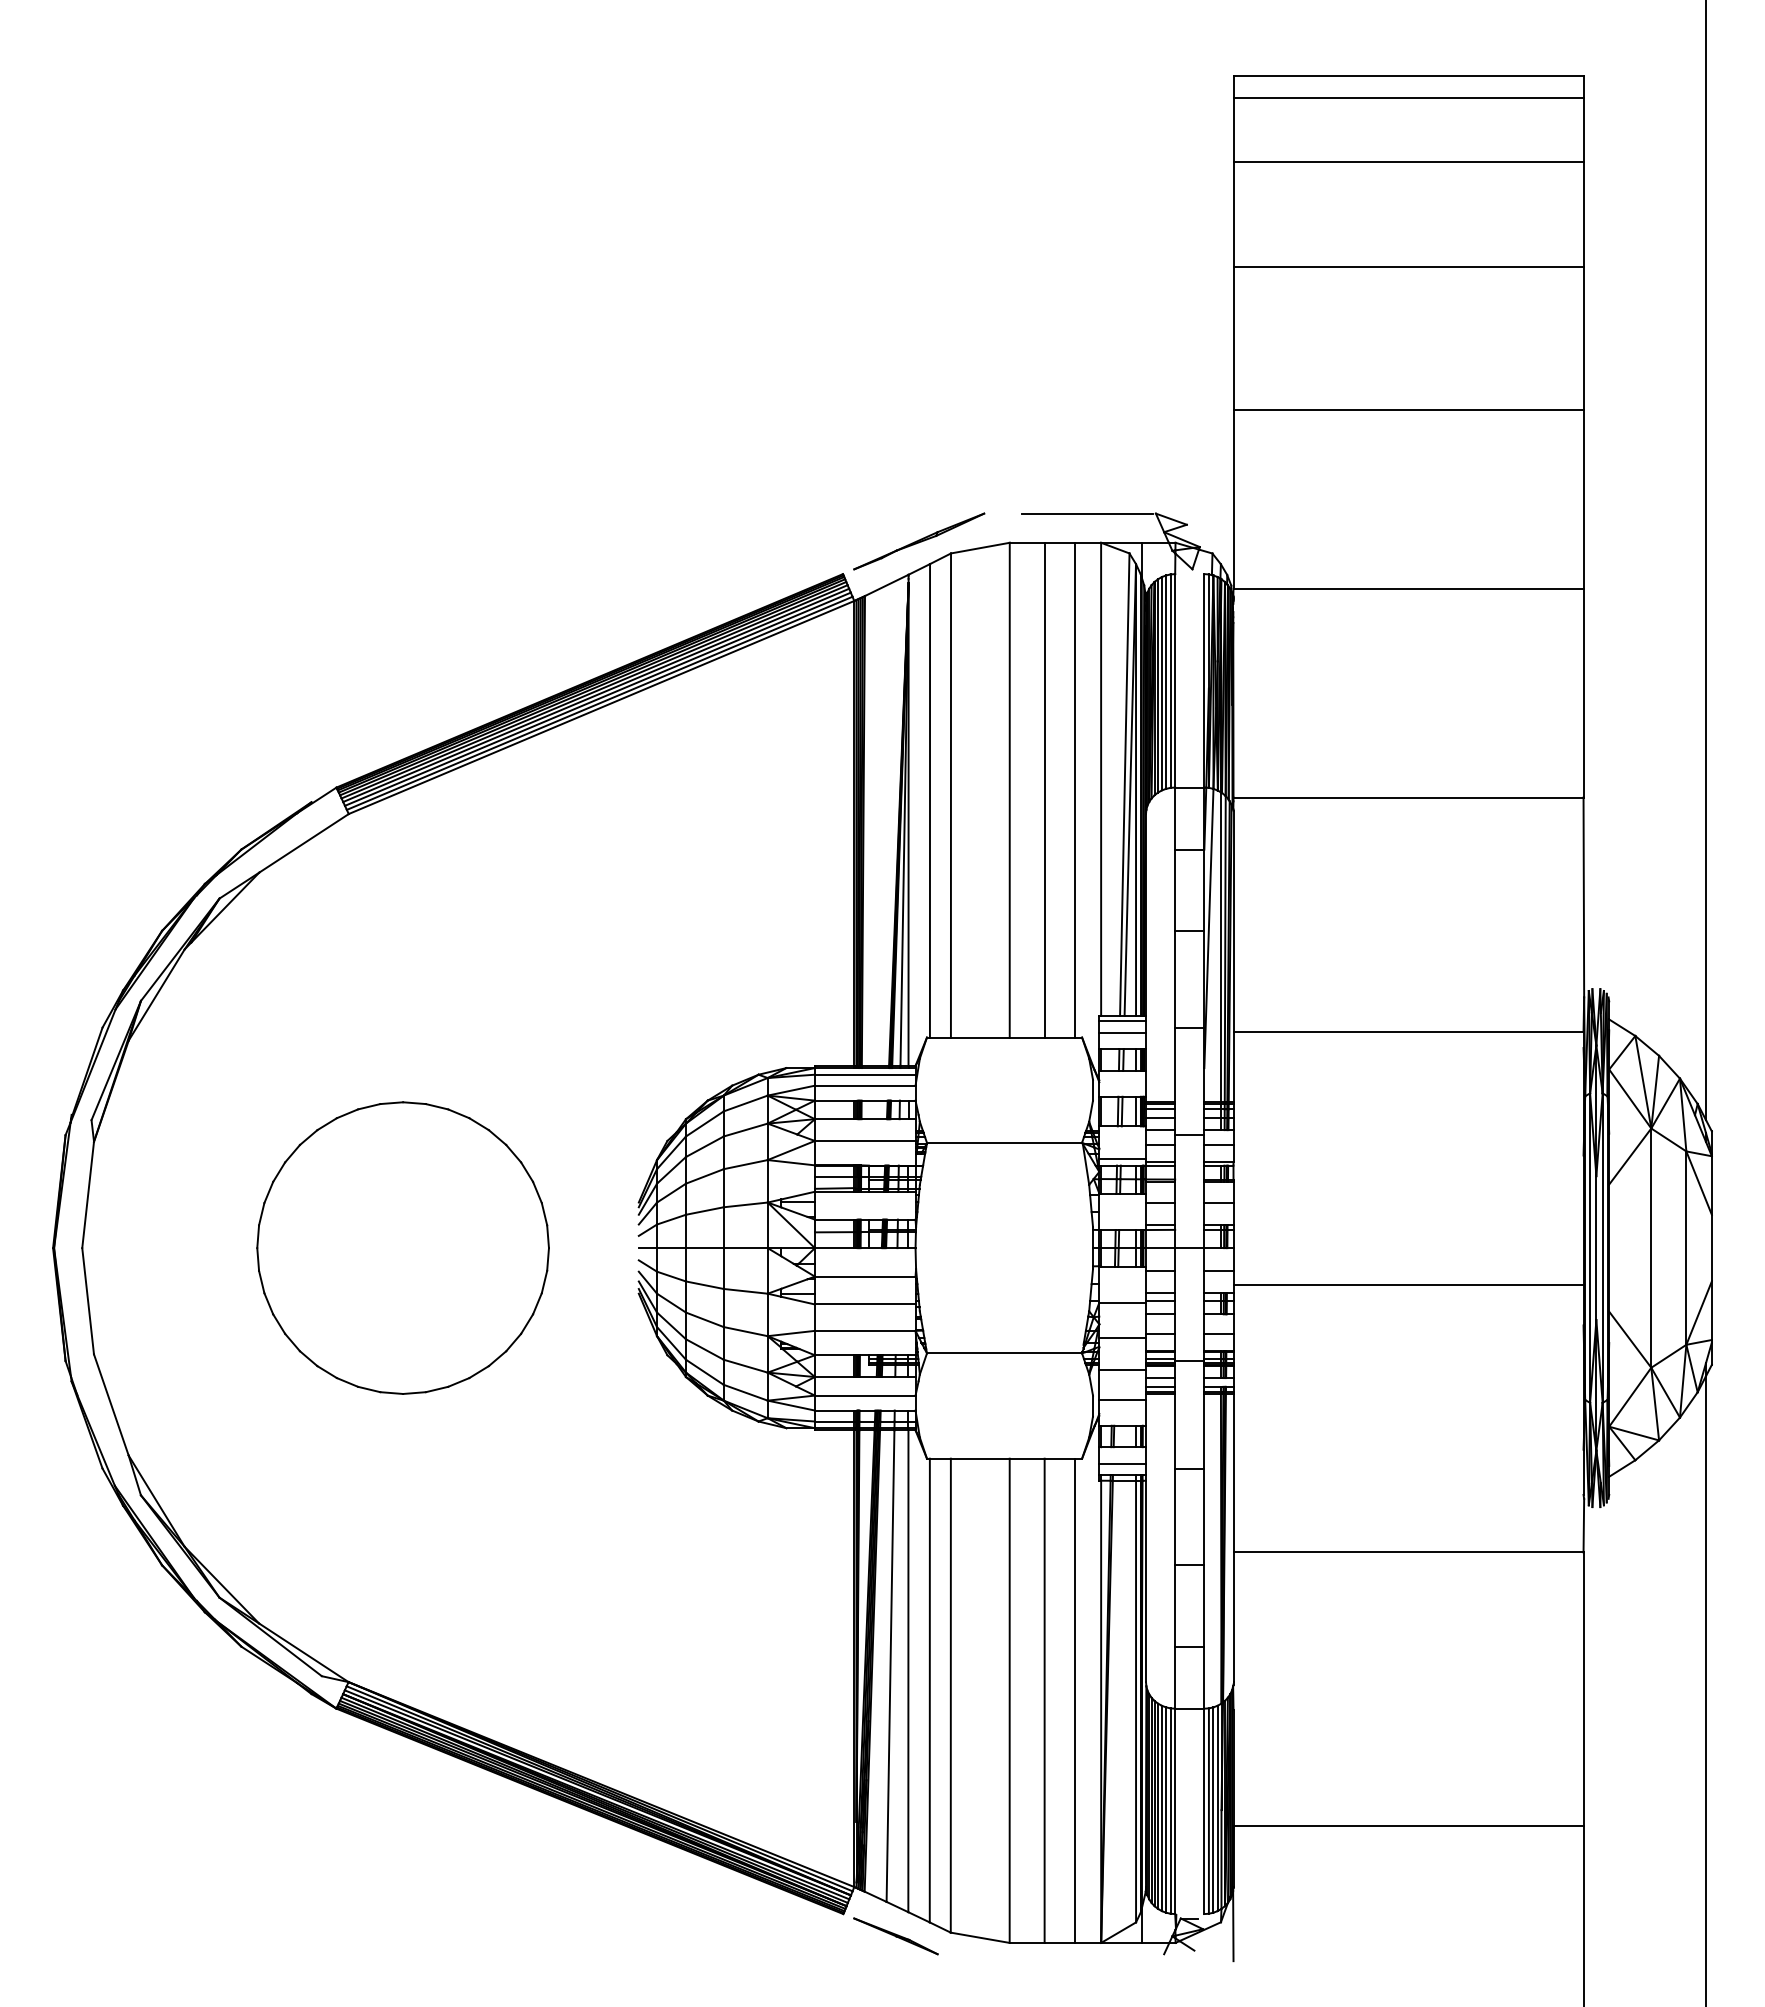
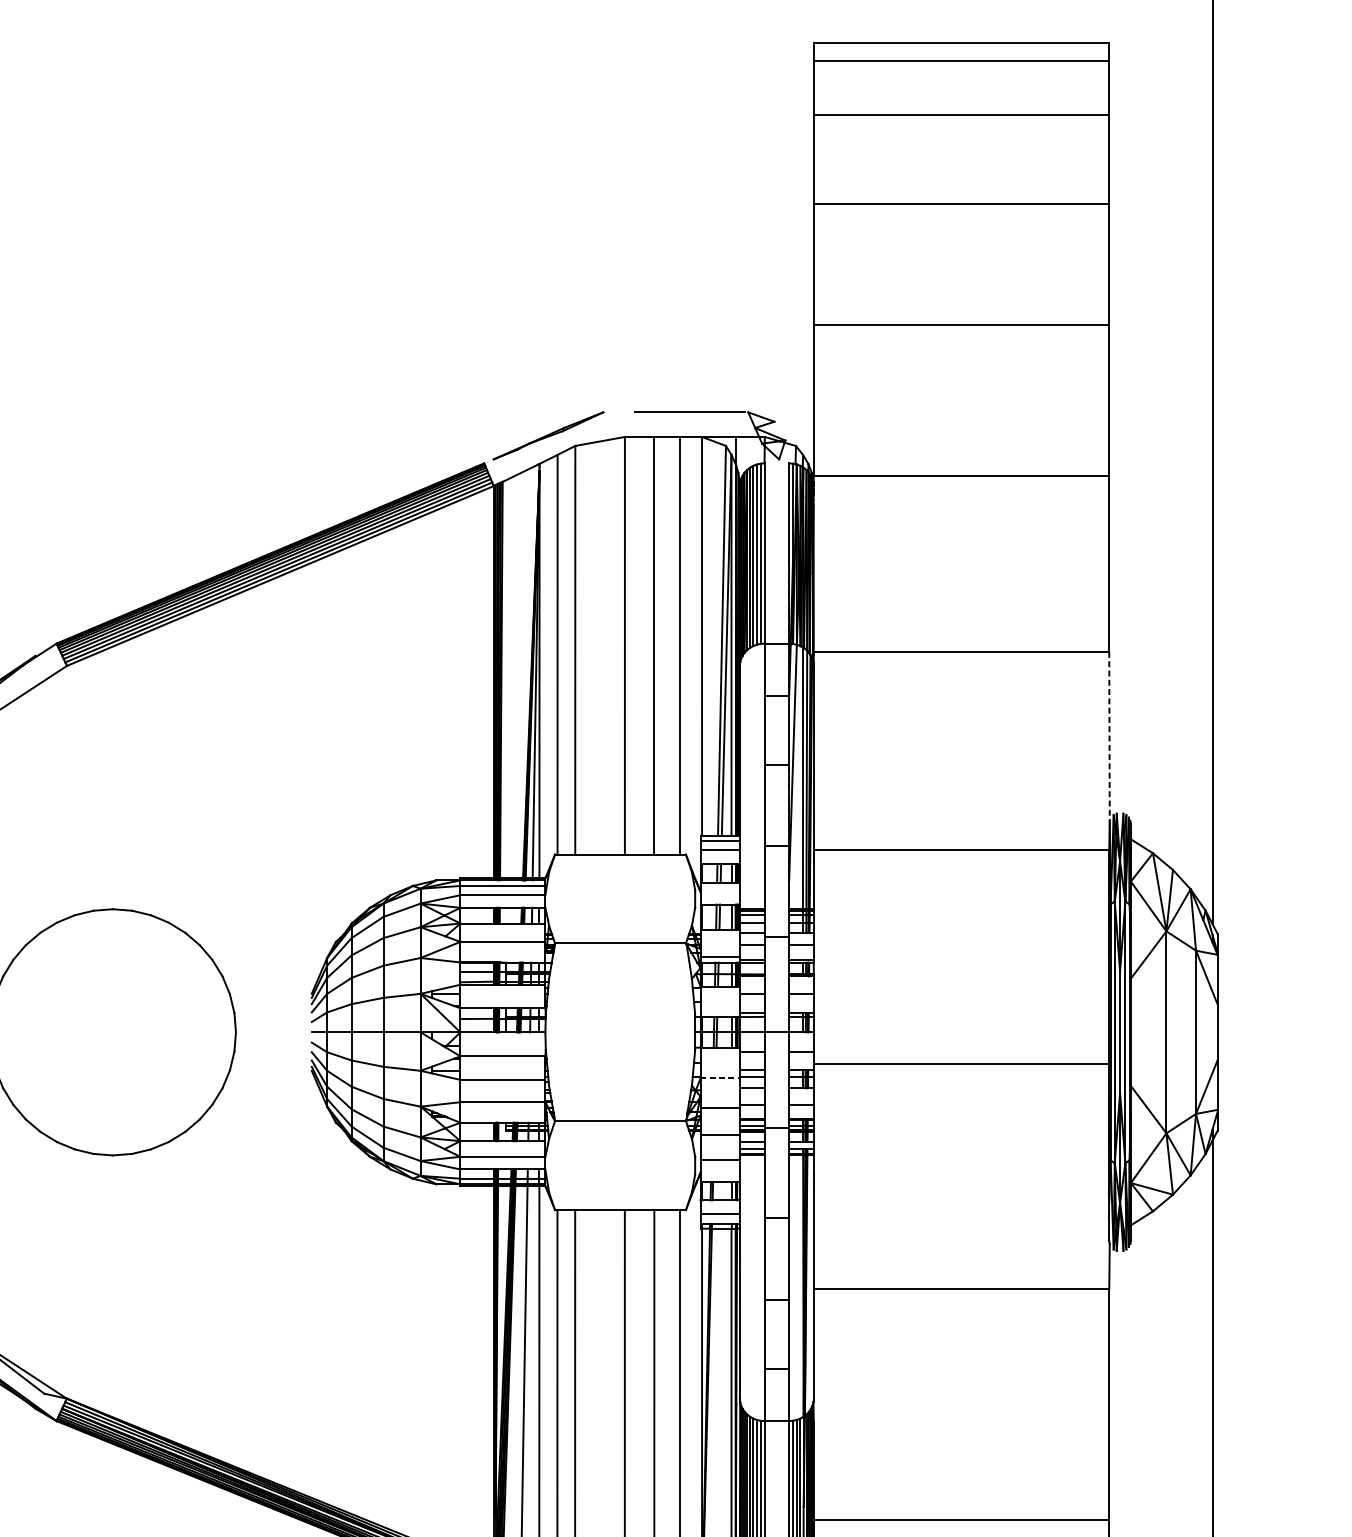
line: (1583, 897) -> (1109, 736), solid -> dashed
line: (1123, 1302) -> (720, 1078), solid -> dashed

